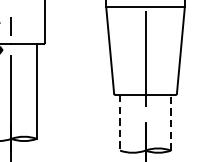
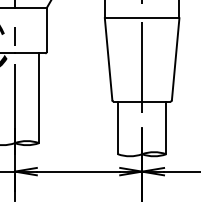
line: (120, 123) -> (118, 128), dashed -> solid
line: (171, 123) -> (166, 128), dashed -> solid

